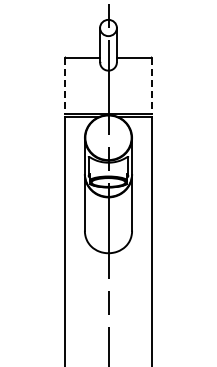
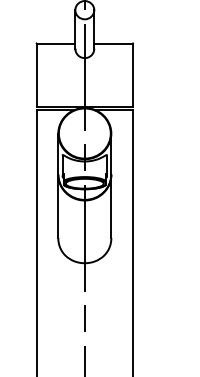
line: (65, 85) -> (36, 74), dashed -> solid
line: (151, 85) -> (133, 74), dashed -> solid

